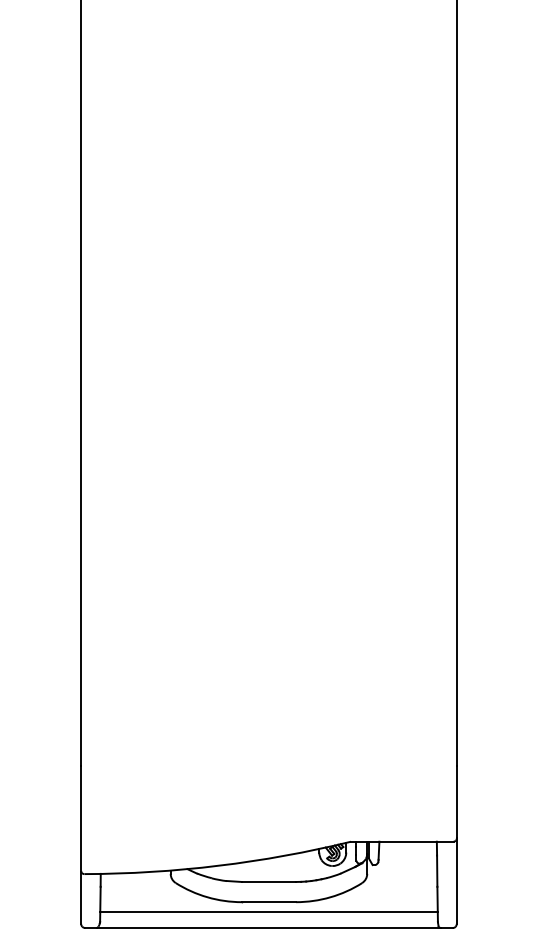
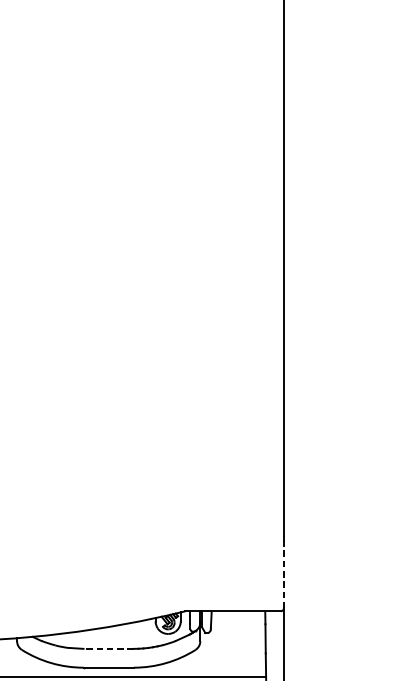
line: (456, 801) -> (283, 573), solid -> dashed
line: (268, 881) -> (108, 648), solid -> dashed

